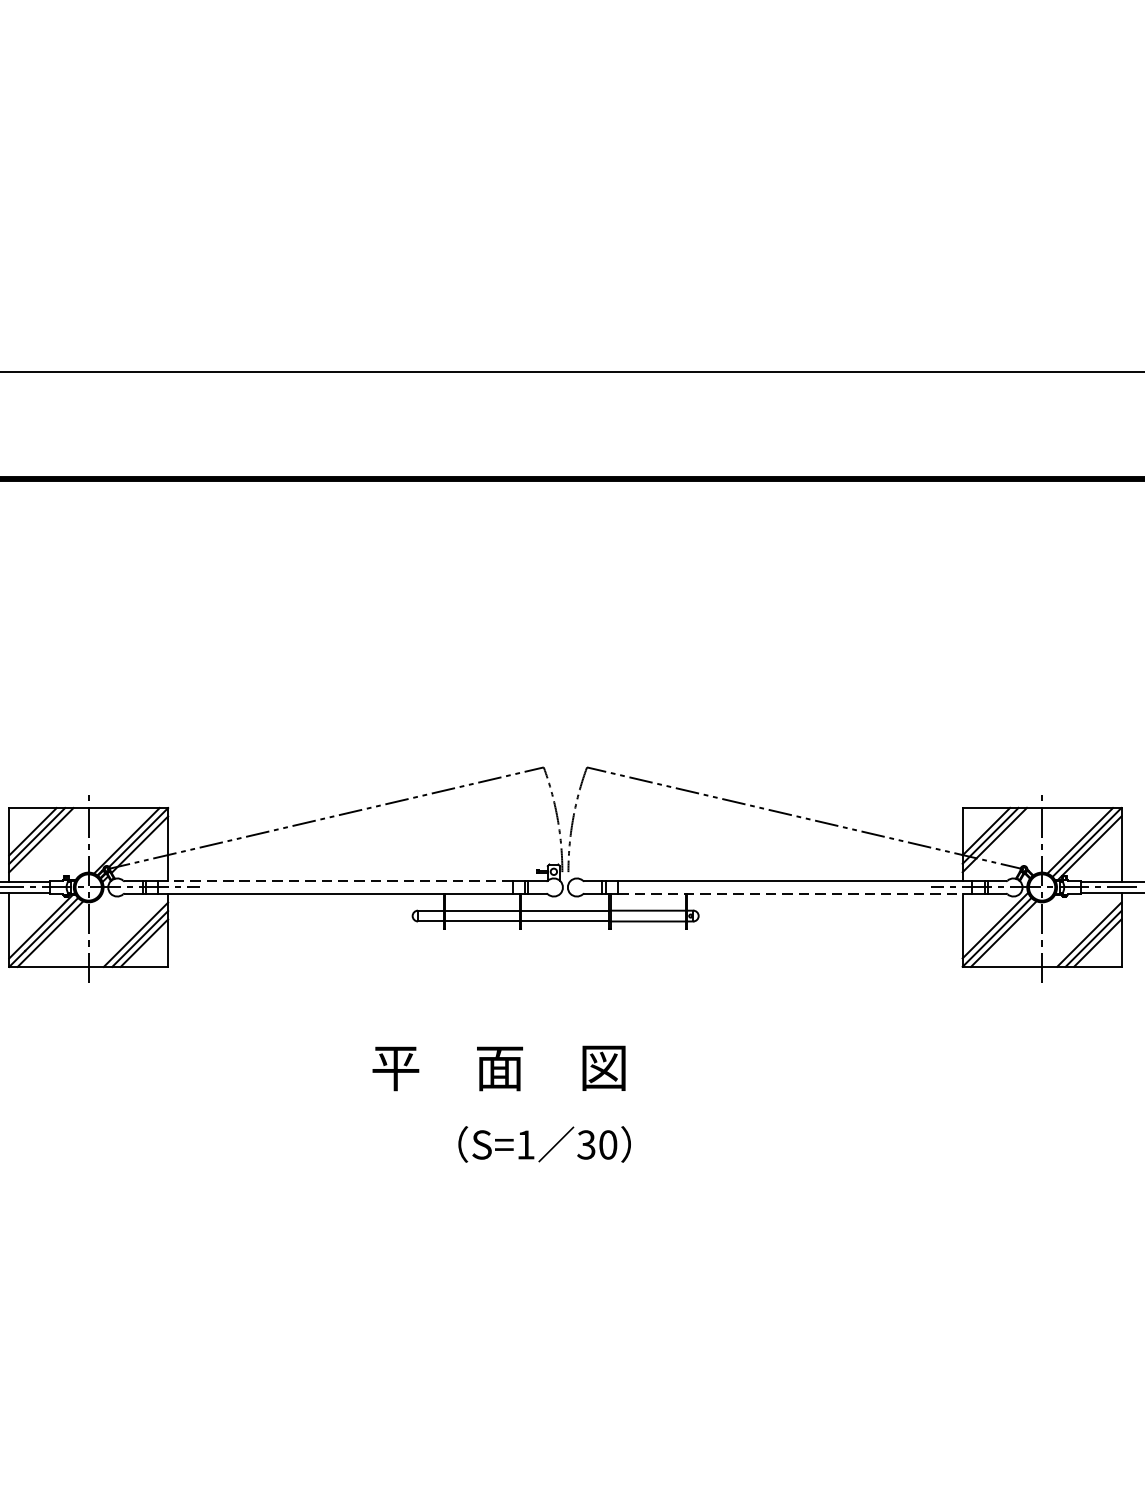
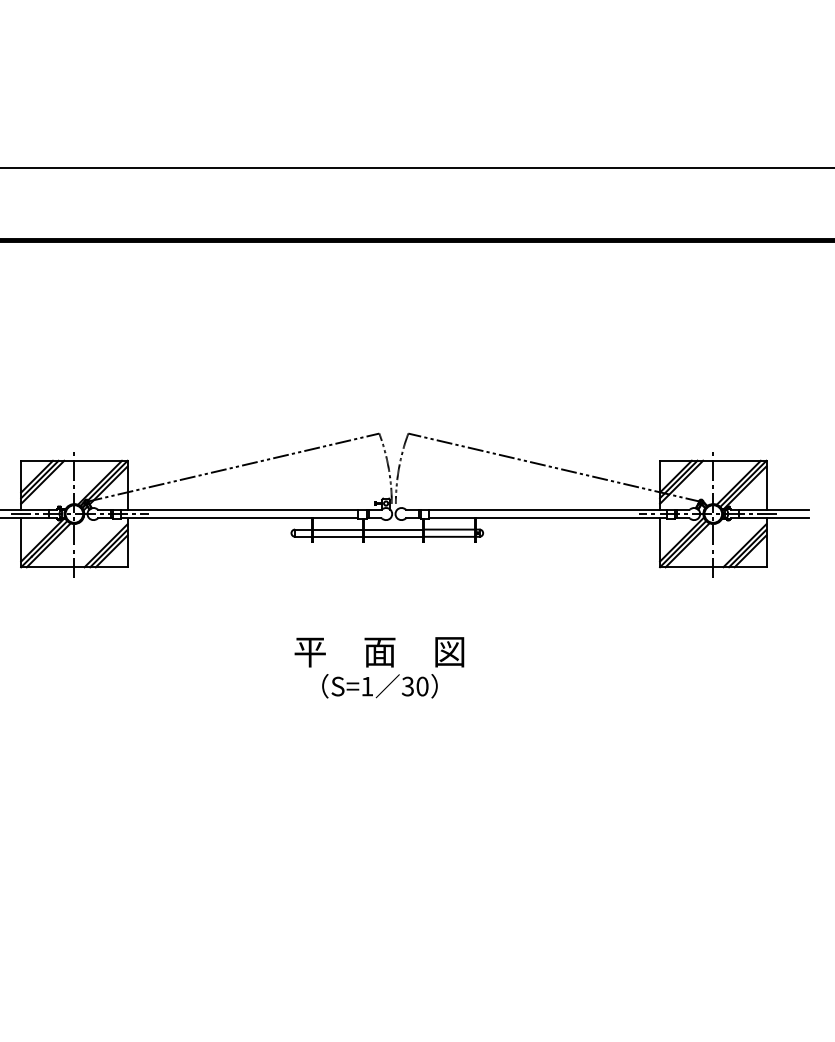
line: (335, 882) -> (239, 510), dashed -> solid
line: (794, 894) -> (547, 518), dashed -> solid
text: (499, 1068) -> (379, 652), moved

